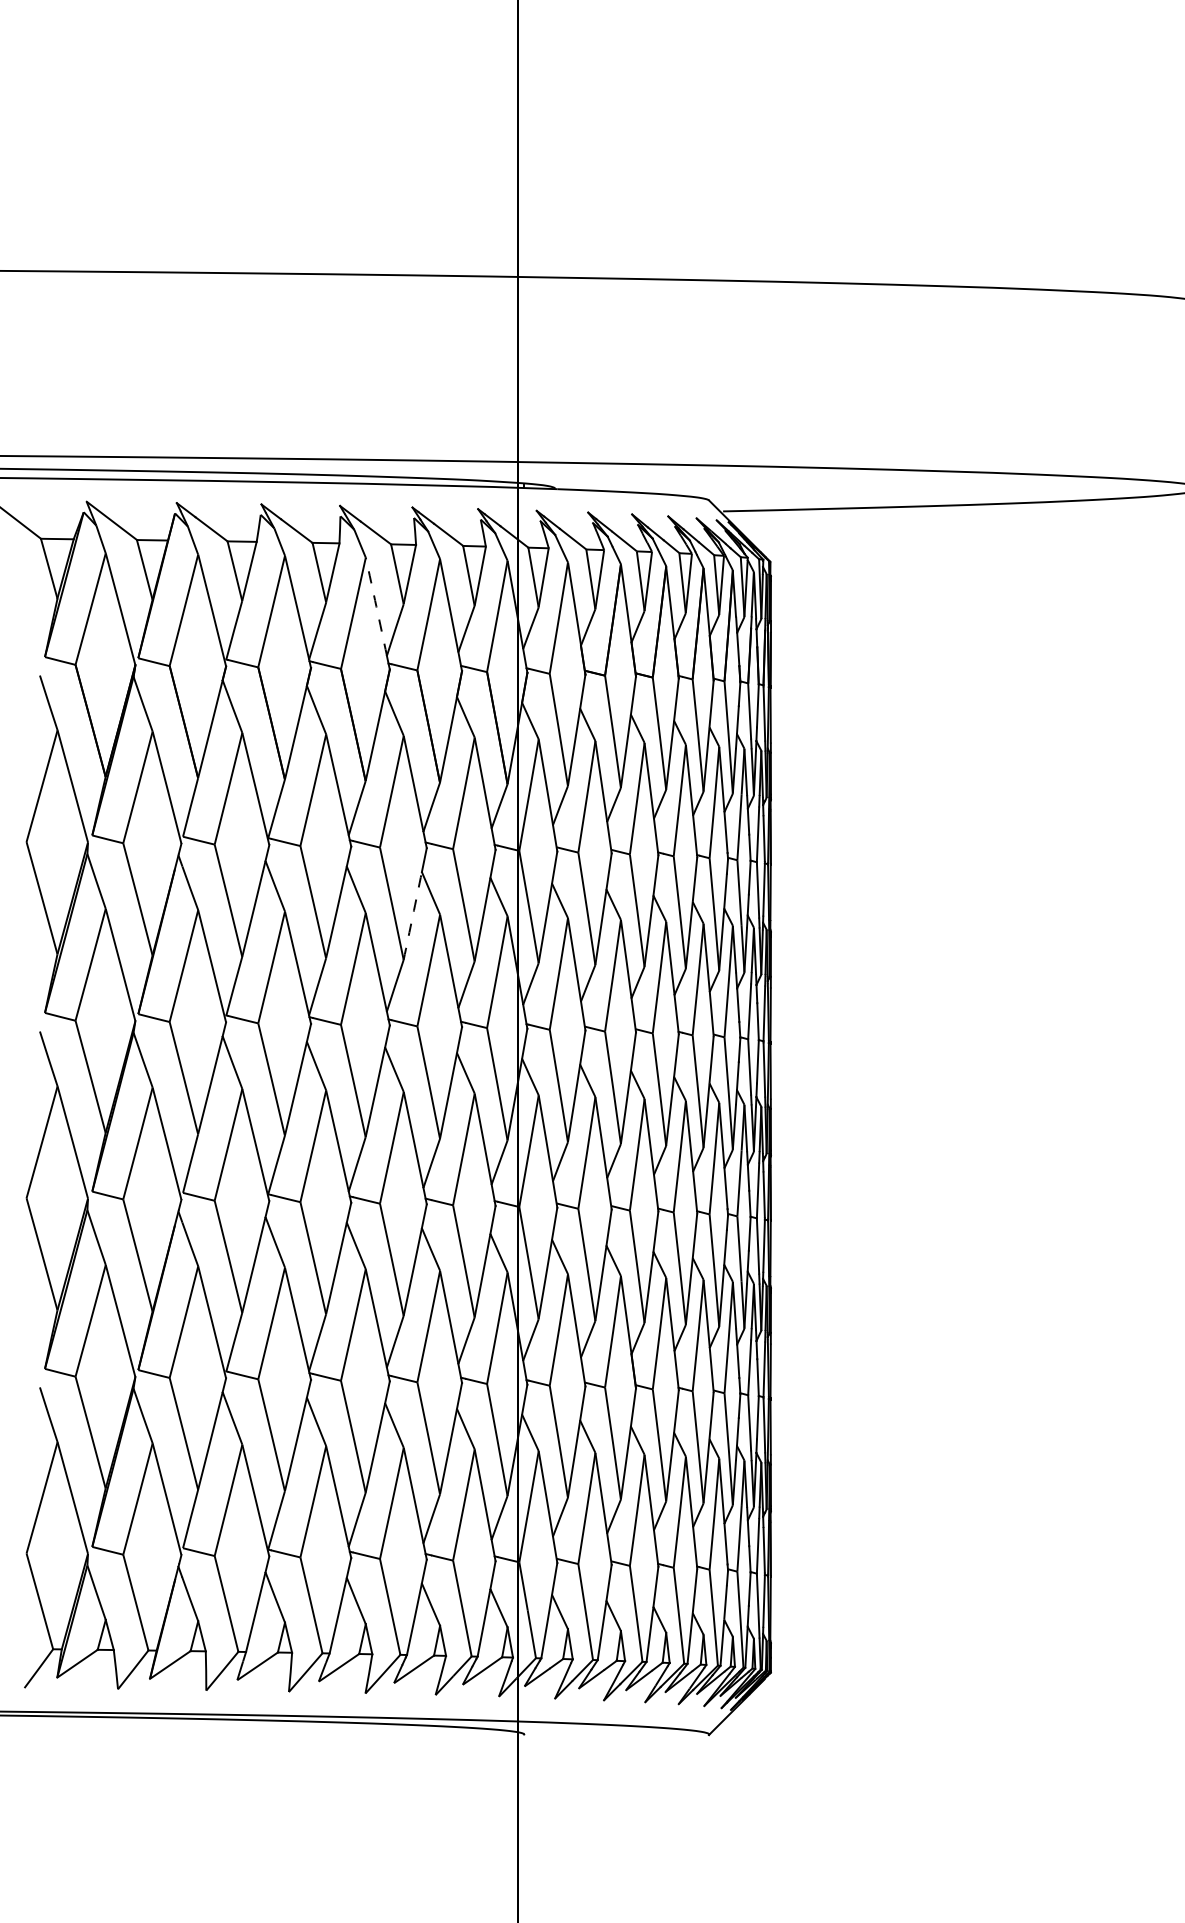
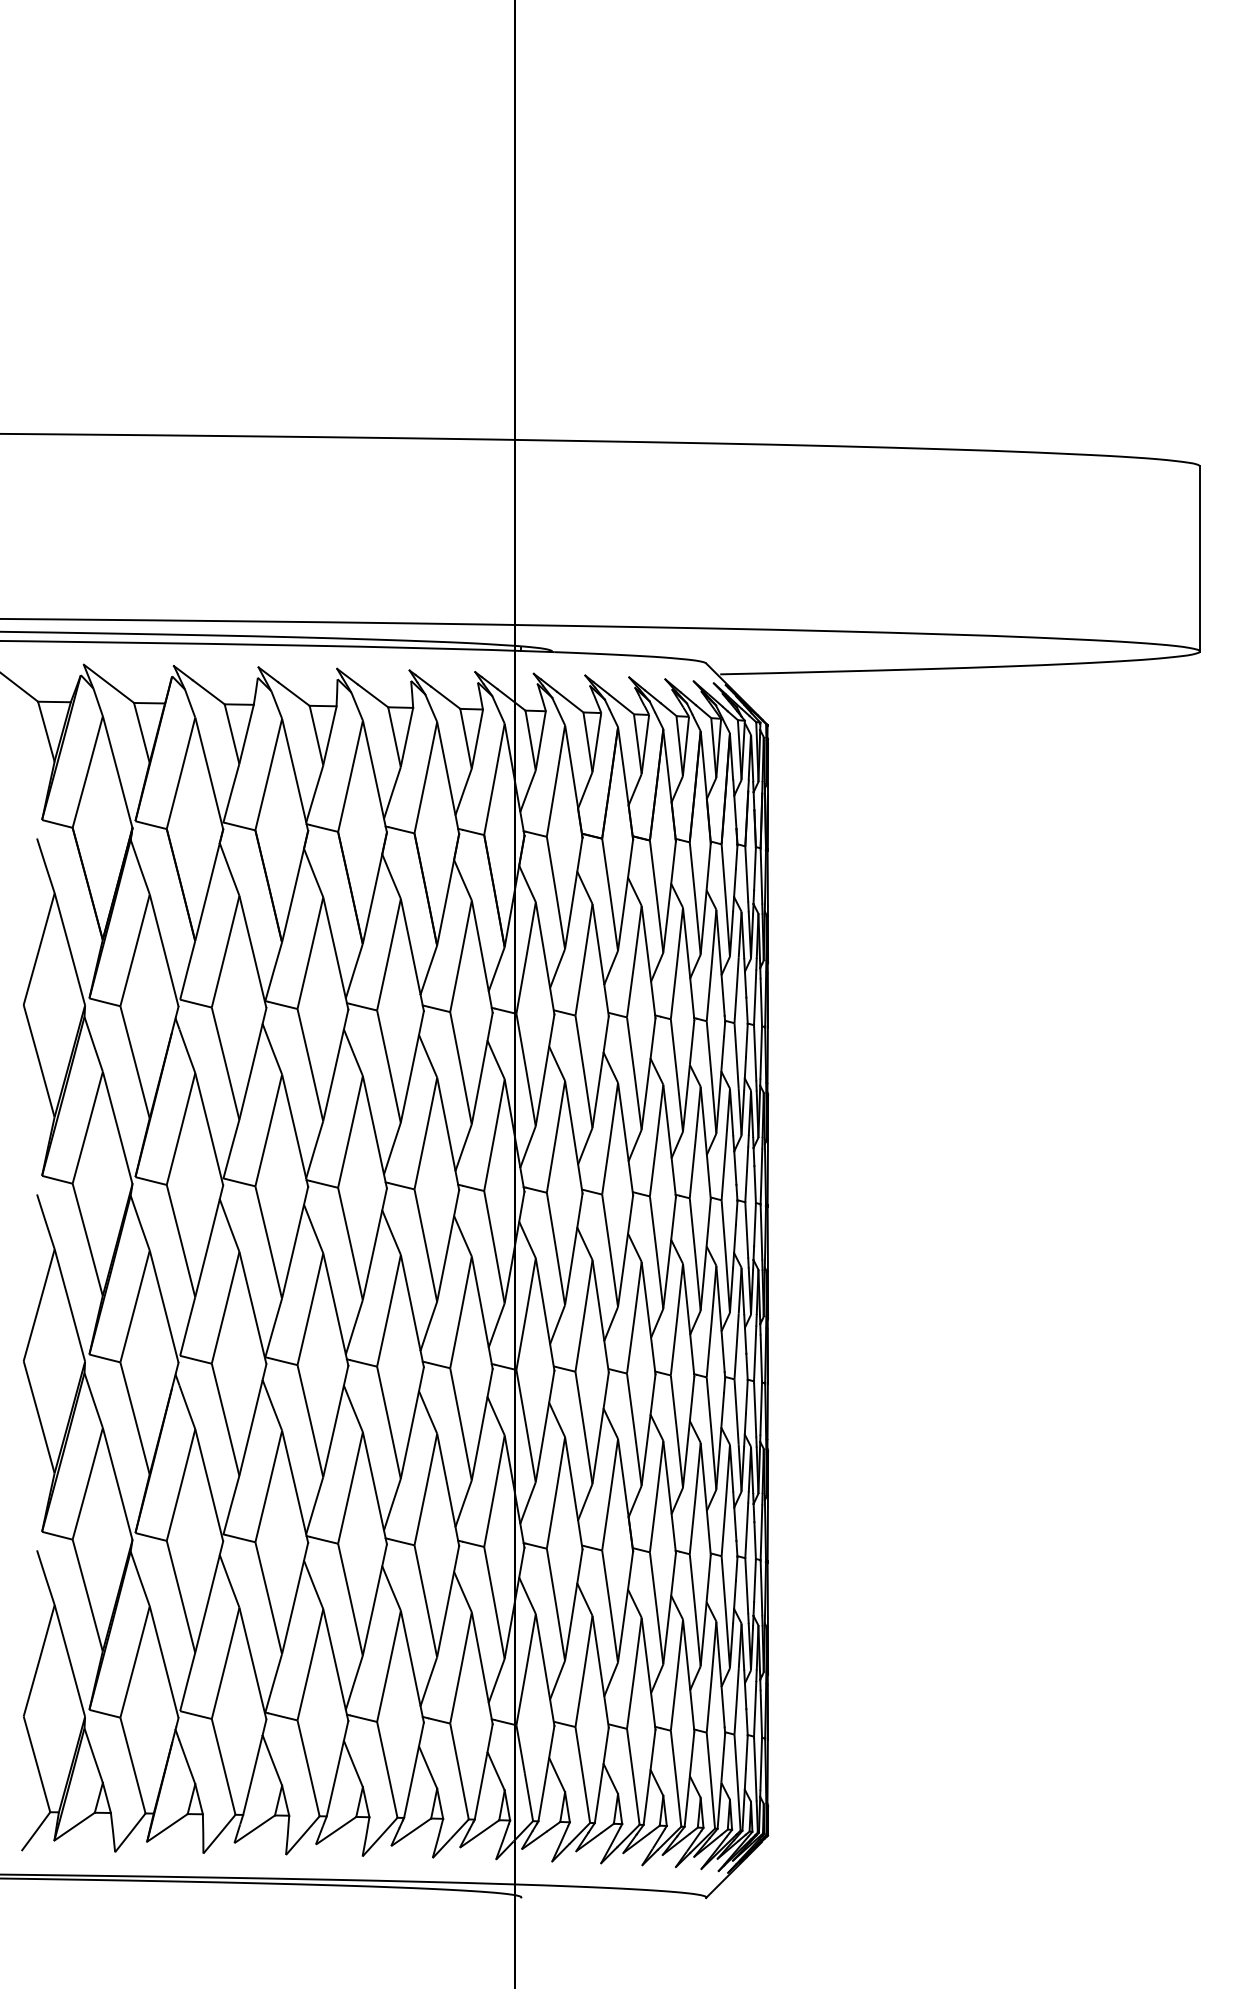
arc: (376, 606) -> (373, 769), dashed -> solid
arc: (412, 915) -> (409, 1078), dashed -> solid

